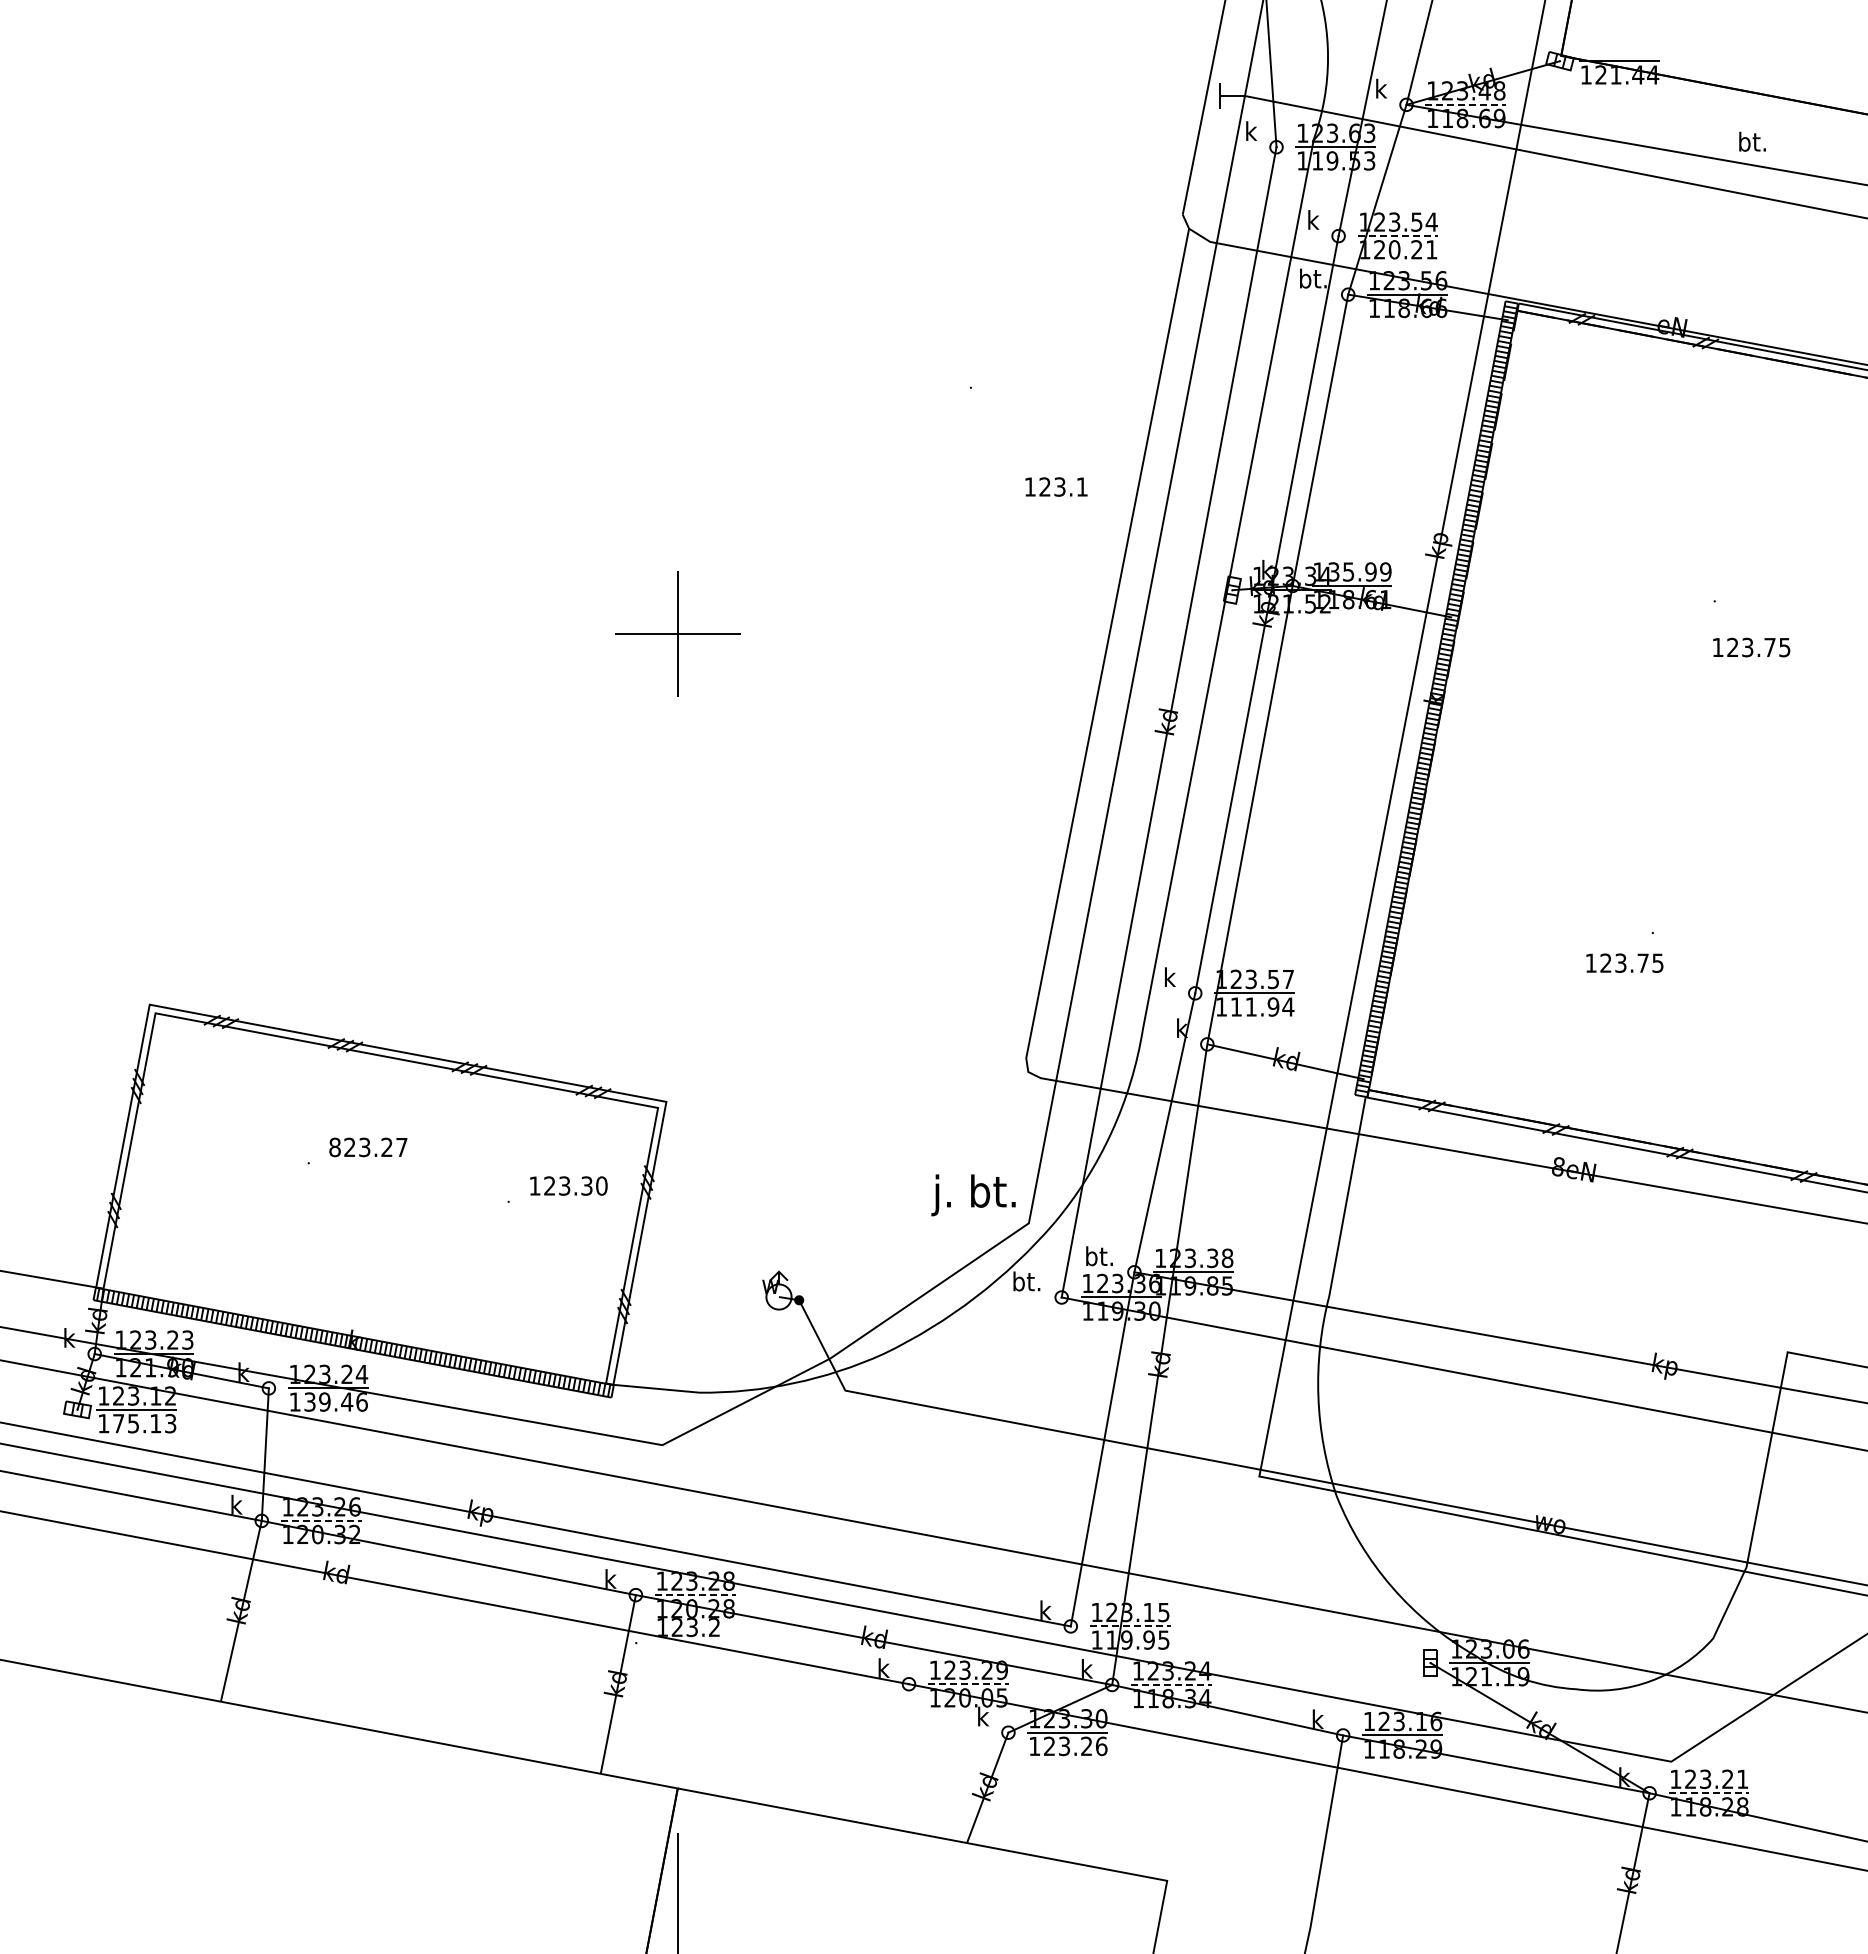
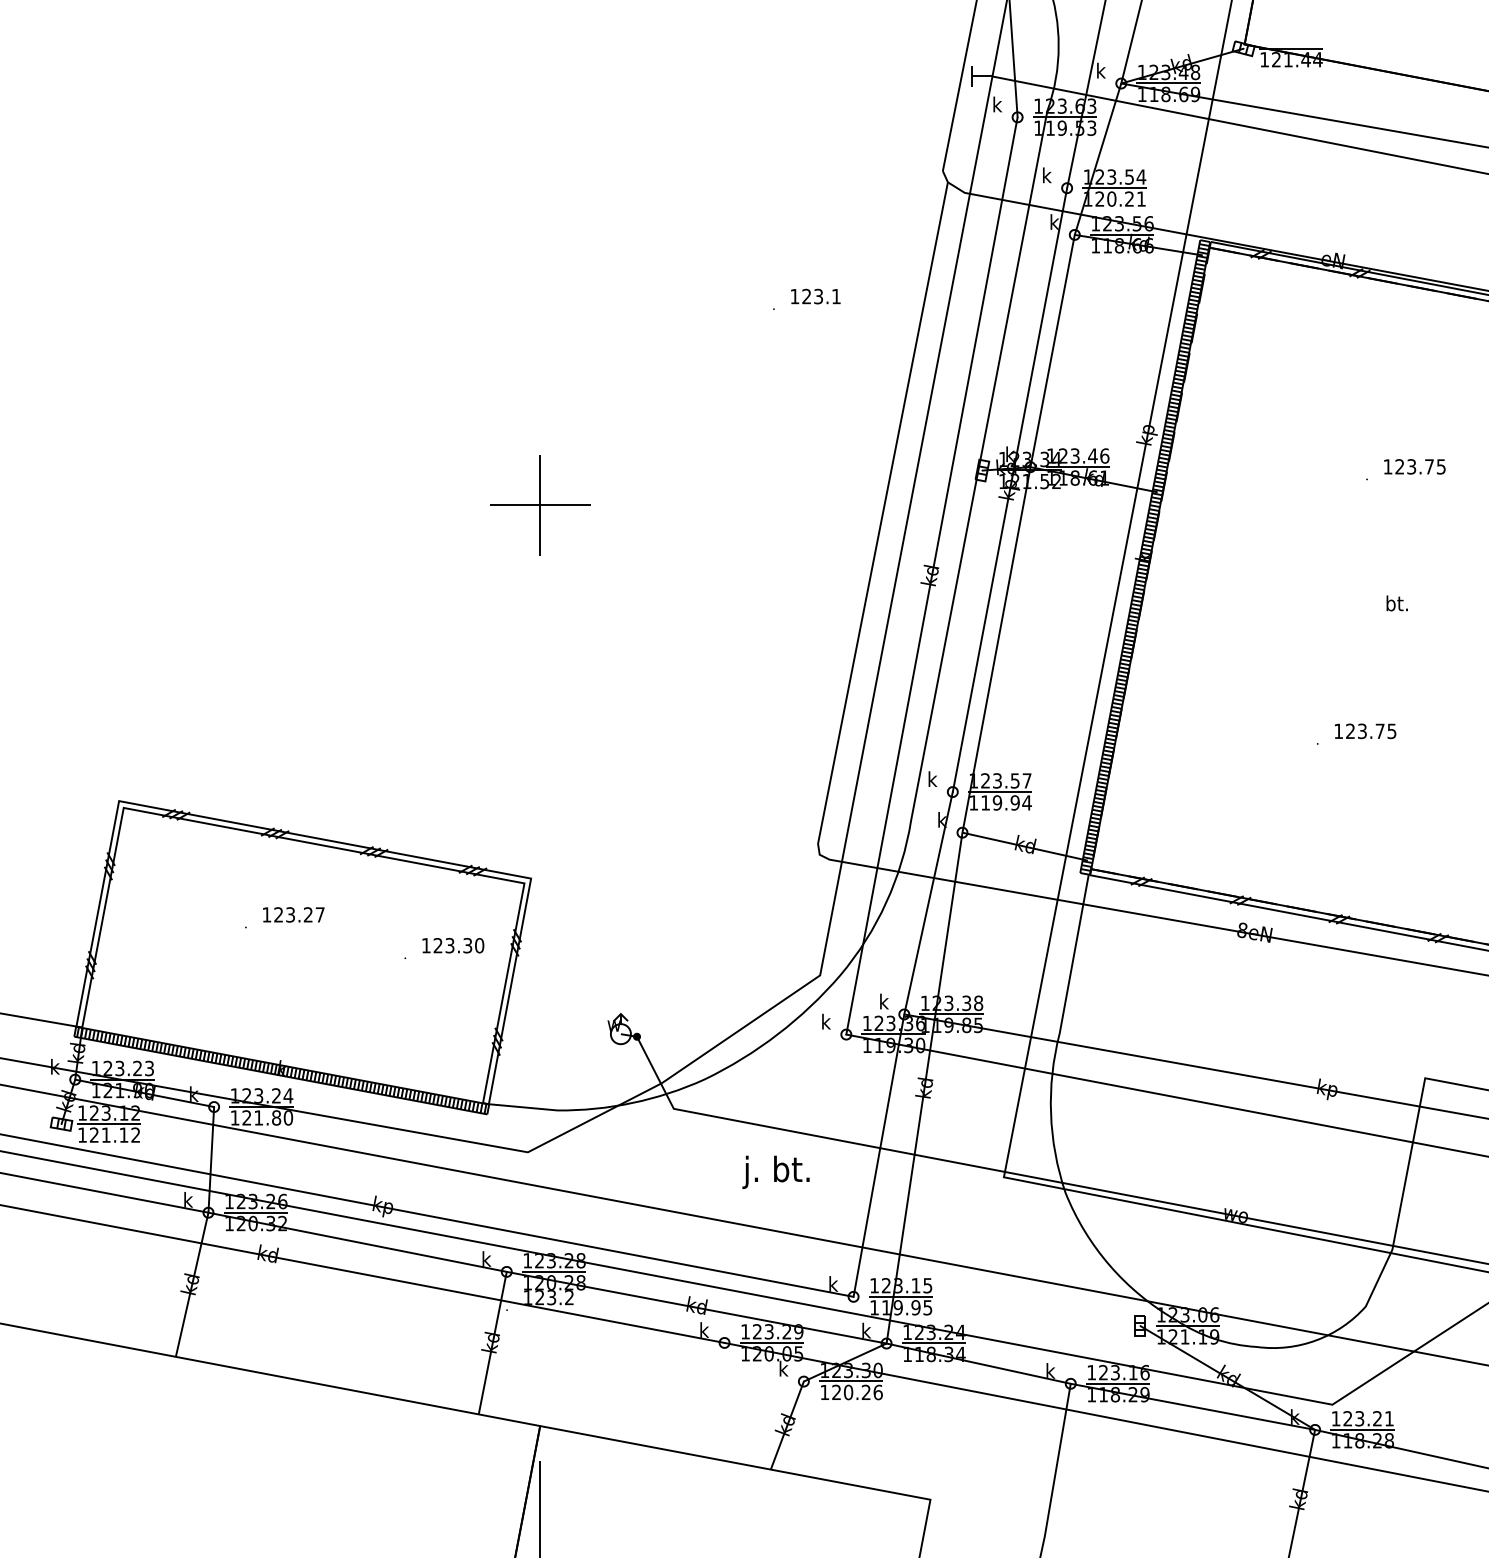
line: (1466, 104) -> (1169, 83), dashed -> solid
text: (1752, 141) -> (1397, 603), moved
line: (1398, 235) -> (1114, 187), dashed -> solid
text: (1314, 278) -> (1047, 222), bt. -> k
text: (1056, 486) -> (815, 296), moved
text: (1359, 571) -> (1083, 455), 135.99 -> 123.46
text: (1751, 647) -> (1414, 466), moved
text: (1624, 962) -> (1365, 730), moved
text: (1251, 1006) -> (997, 802), 111.94 -> 119.94
text: (334, 1147) -> (266, 914), 823.27 -> 123.27
text: (973, 1195) -> (775, 1172), moved
text: (1100, 1256) -> (877, 1001), bt. -> k
text: (1027, 1281) -> (819, 1021), bt. -> k
text: (335, 1401) -> (267, 1117), 139.46 -> 121.80
text: (144, 1423) -> (114, 1135), 175.13 -> 121.12
line: (321, 1520) -> (256, 1212), dashed -> solid
line: (695, 1594) -> (554, 1271), dashed -> solid
line: (1130, 1626) -> (901, 1296), dashed -> solid
line: (968, 1684) -> (772, 1343), dashed -> solid
line: (1172, 1684) -> (934, 1343), dashed -> solid
text: (1064, 1746) -> (848, 1392), 123.26 -> 120.26
line: (1709, 1793) -> (1362, 1430), dashed -> solid

